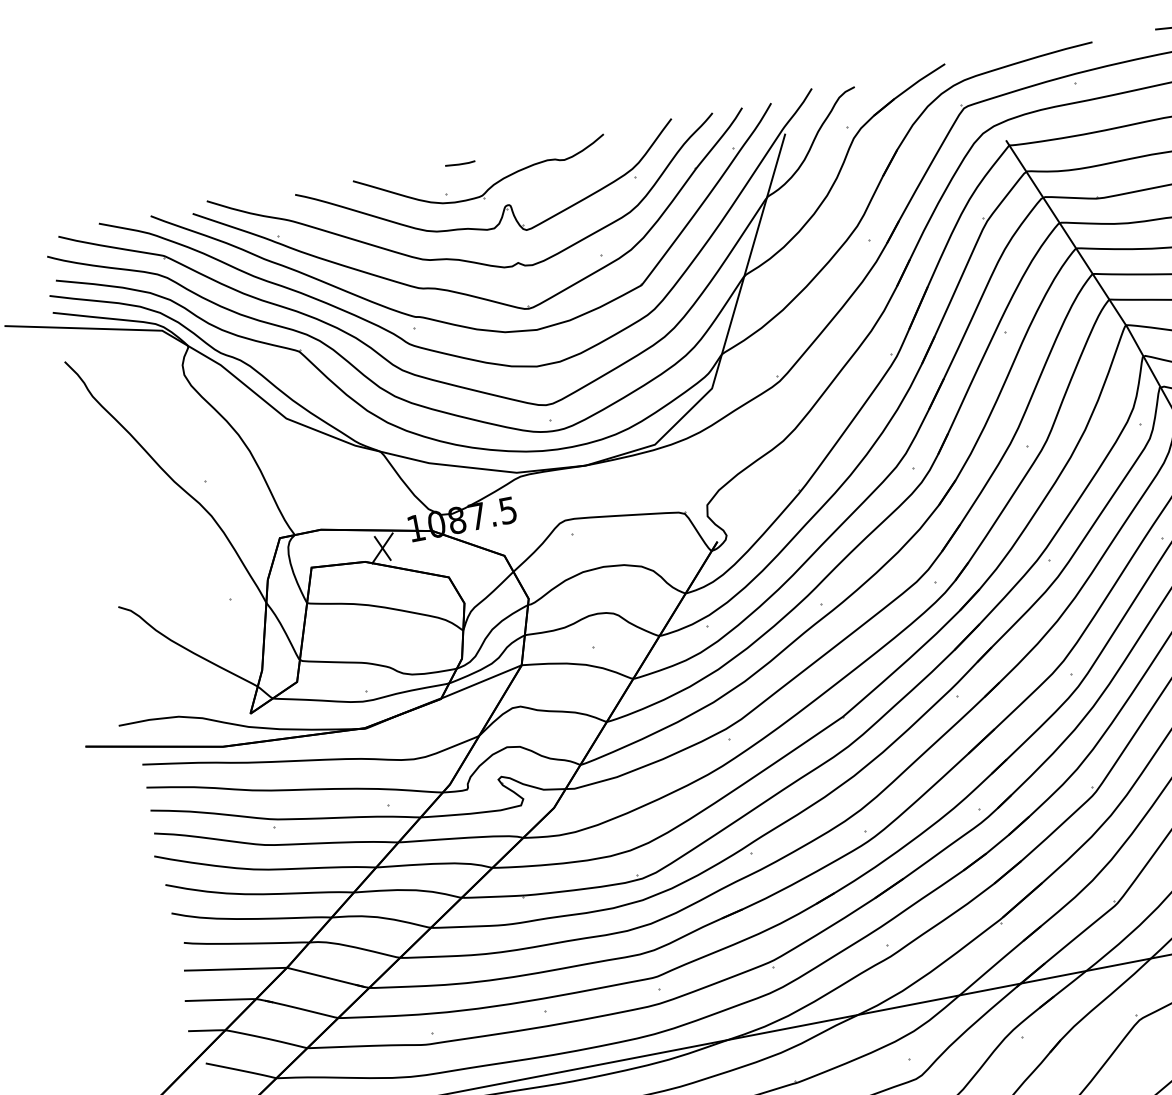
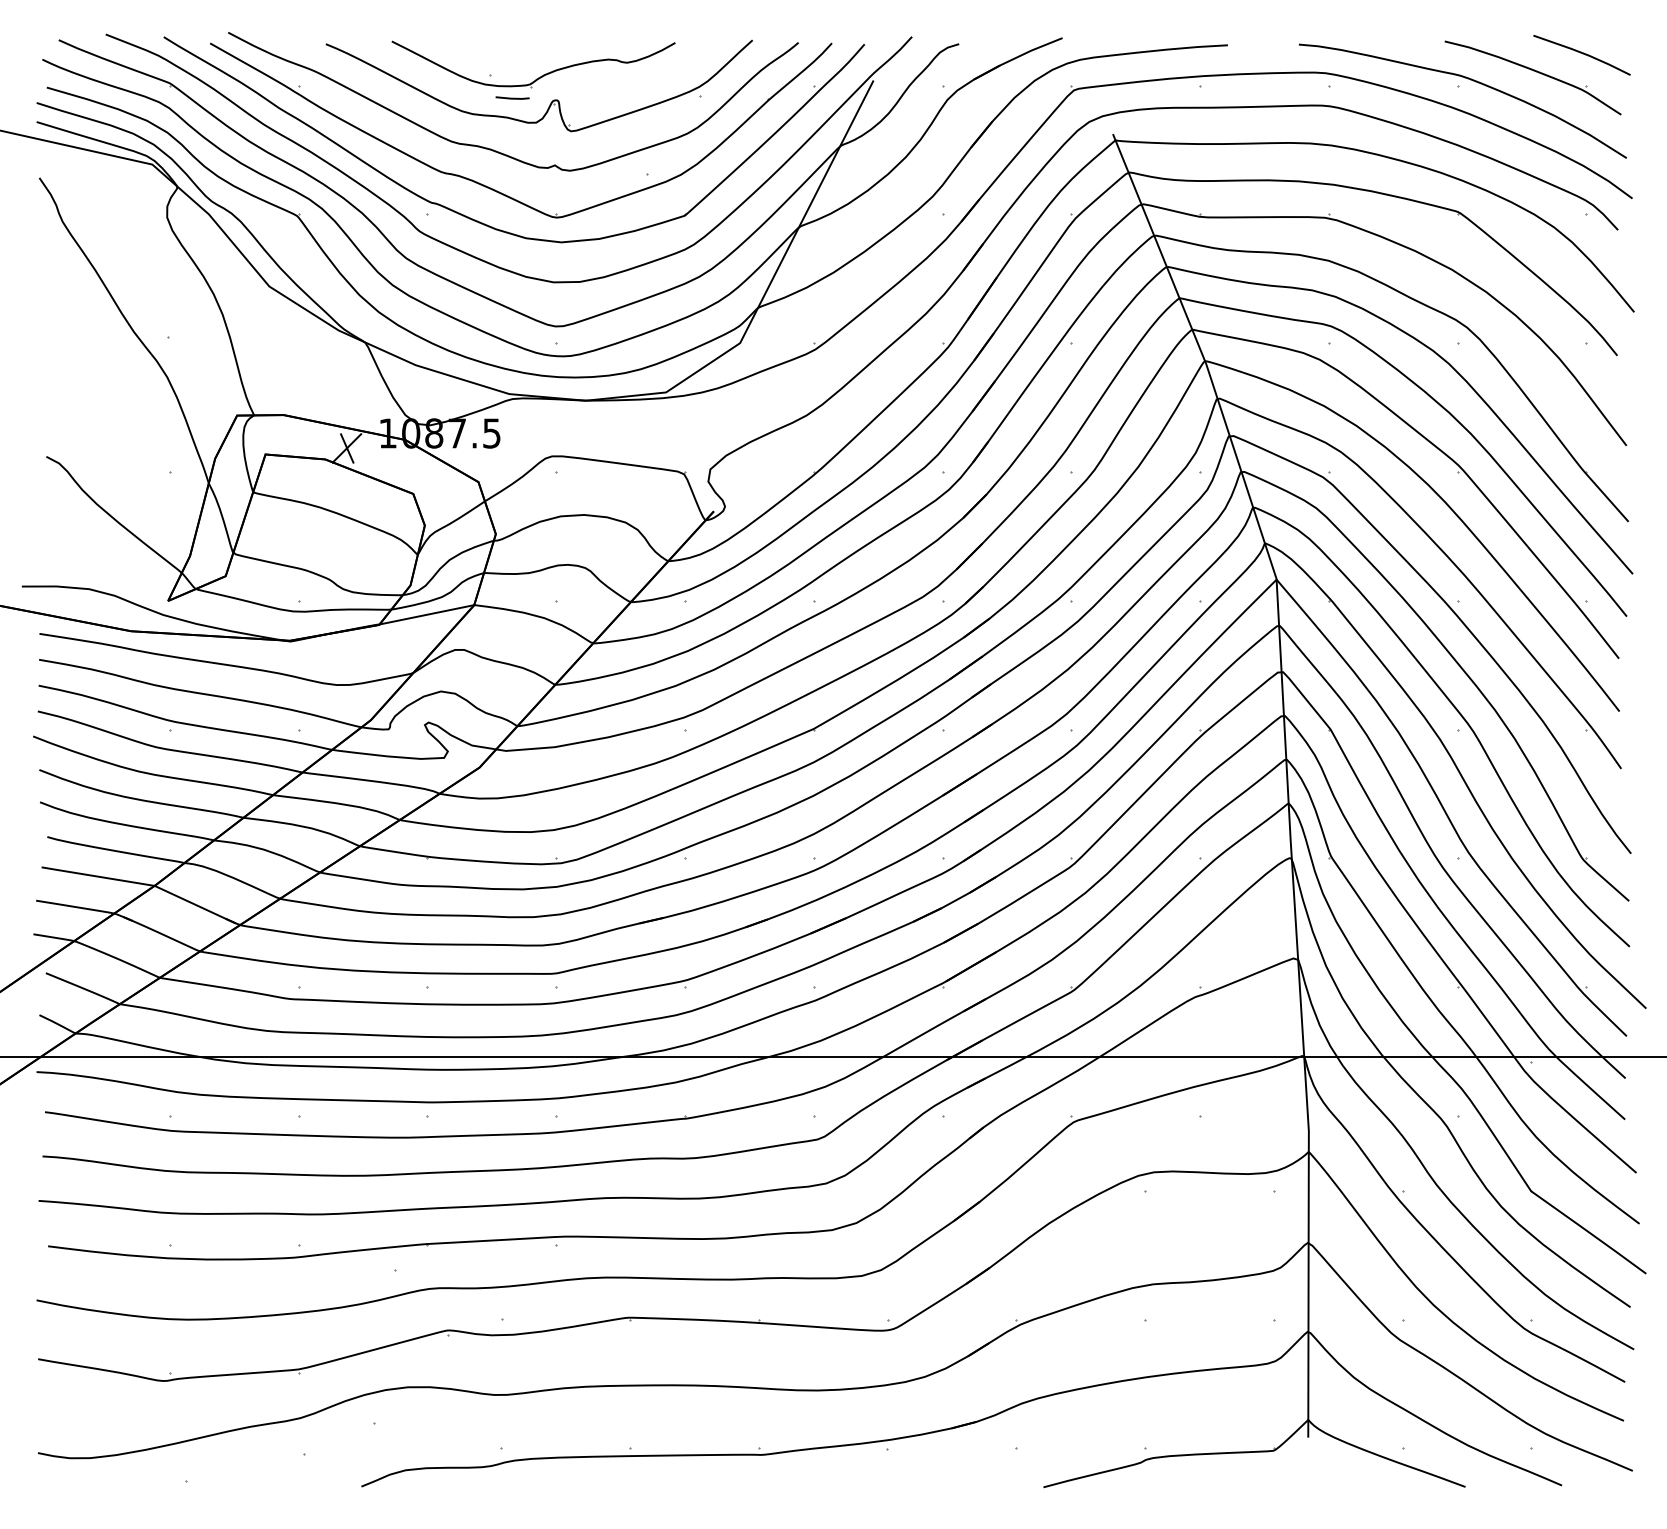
line: (460, 163) -> (512, 97), moved

